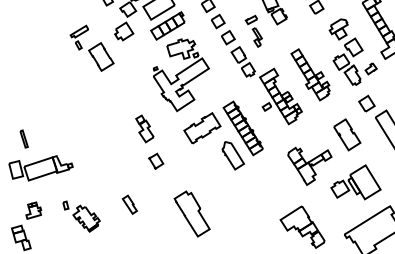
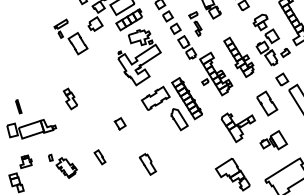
part: (144, 128) -> (70, 98), moved
part: (355, 182) -> (273, 140), size x0.7
part: (191, 214) -> (147, 164), size x0.6

